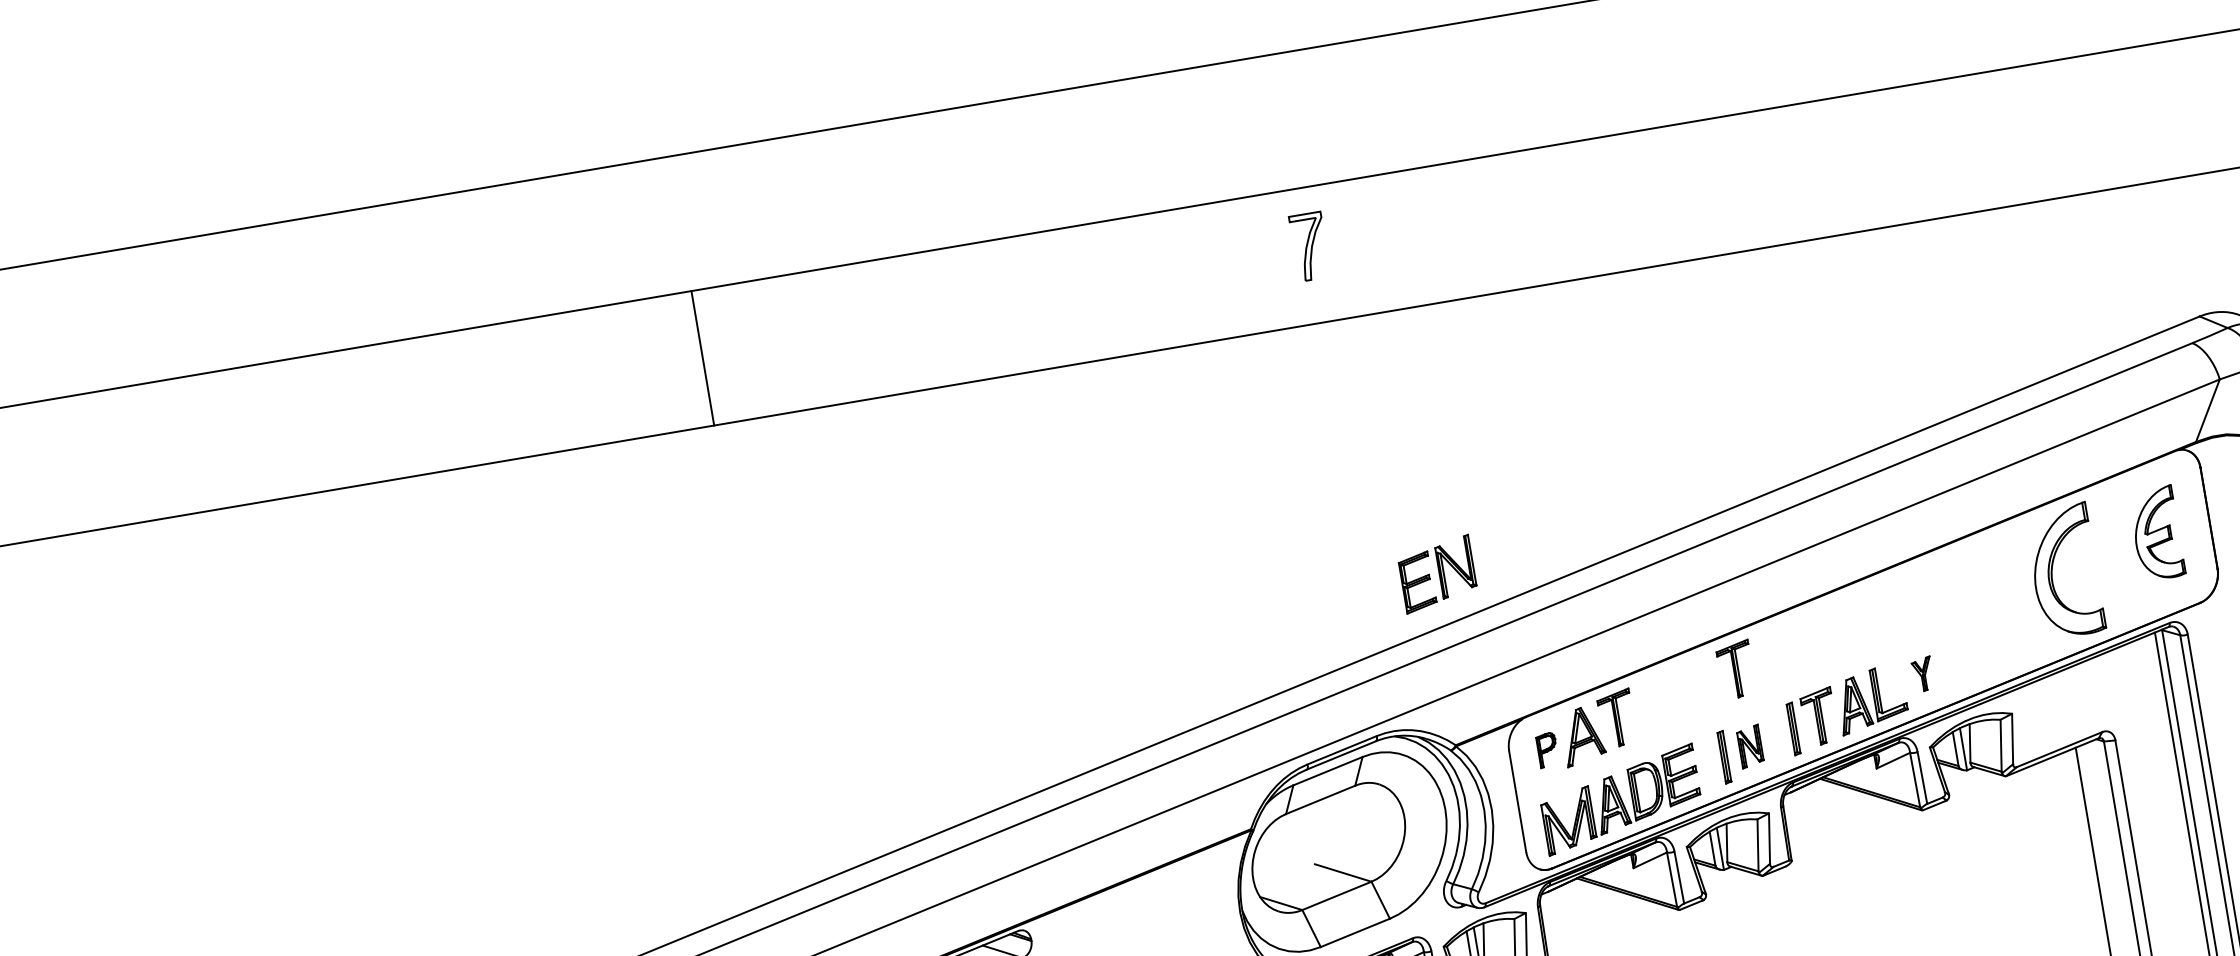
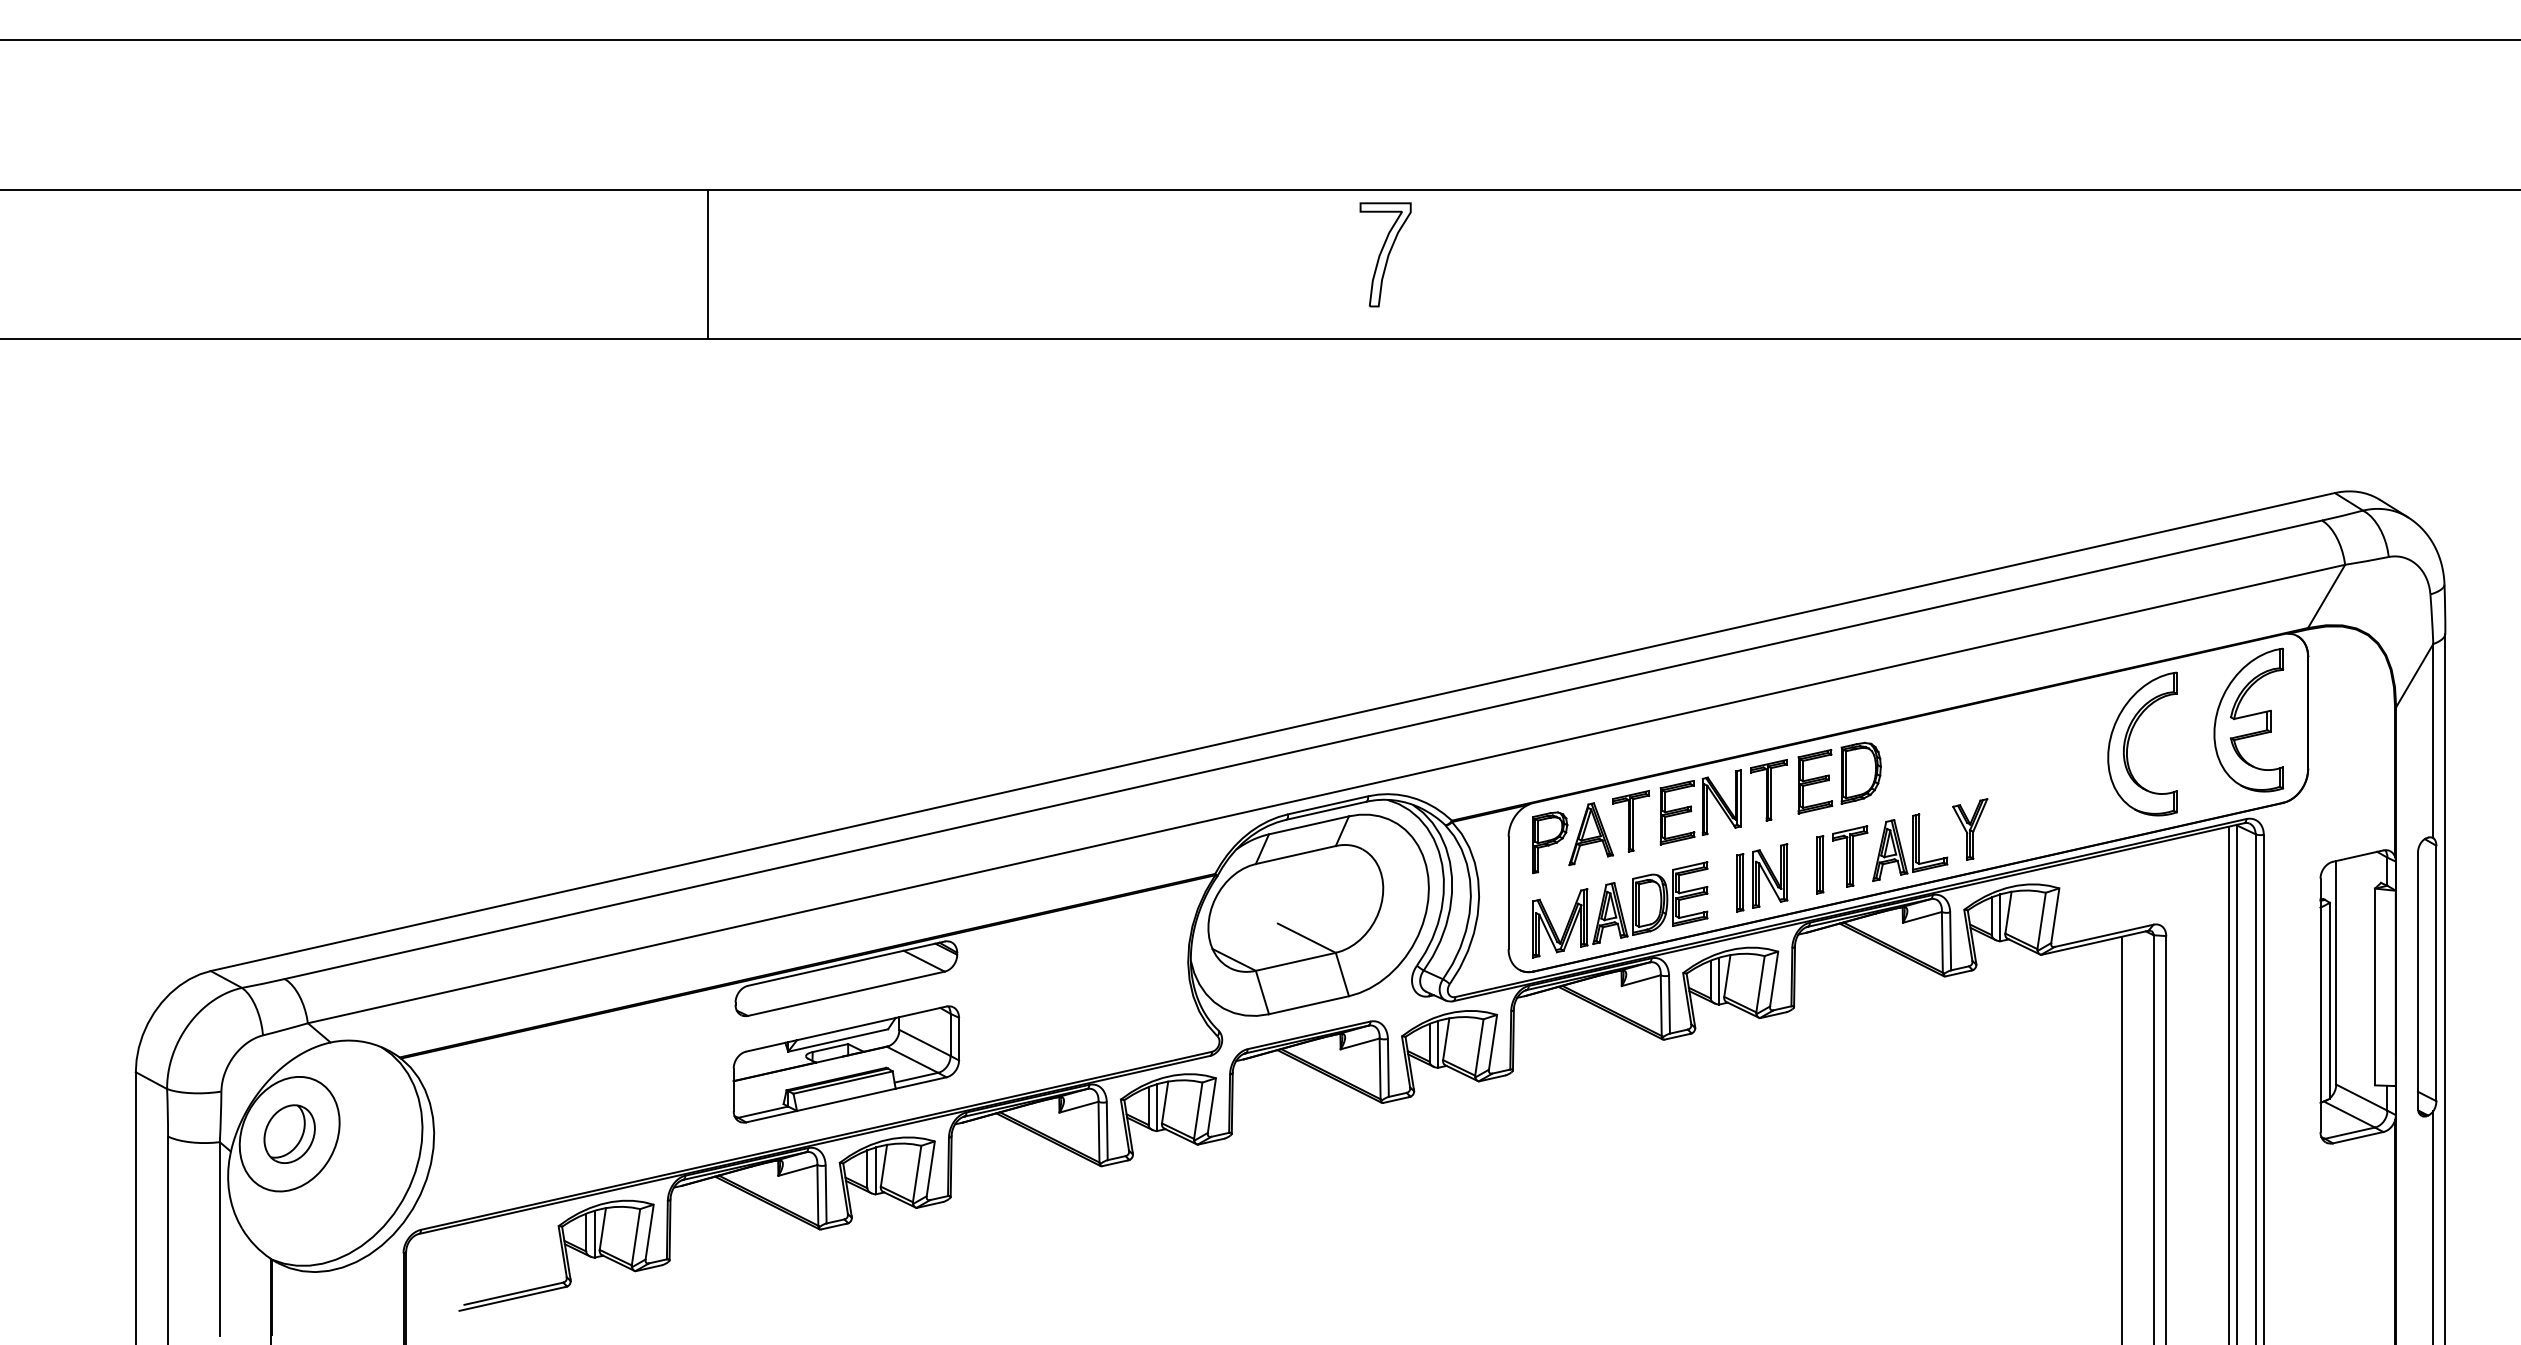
part: (1309, 246) -> (1385, 254), size x1.43
part: (2156, 533) -> (2248, 719), size x1.43
part: (1437, 574) -> (1700, 807), moved
part: (1797, 647) -> (1839, 777), added
part: (1923, 674) -> (1970, 829), size x1.67
part: (1750, 746) -> (1770, 875), size x1.43
part: (1547, 749) -> (1550, 842), size x1.67

